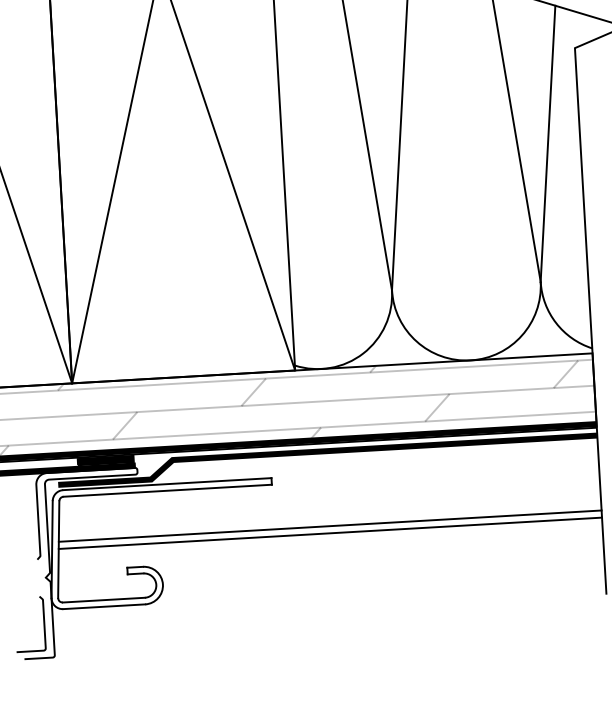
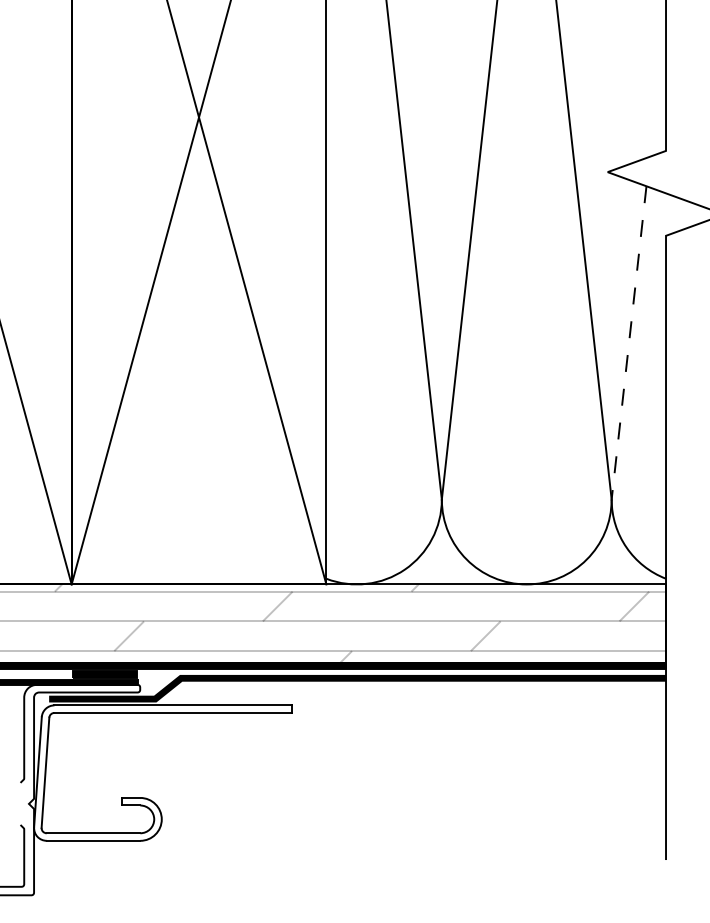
line: (548, 143) -> (629, 342), solid -> dashed
line: (330, 525) -> (356, 763), removed
line: (330, 533) -> (355, 772), removed

